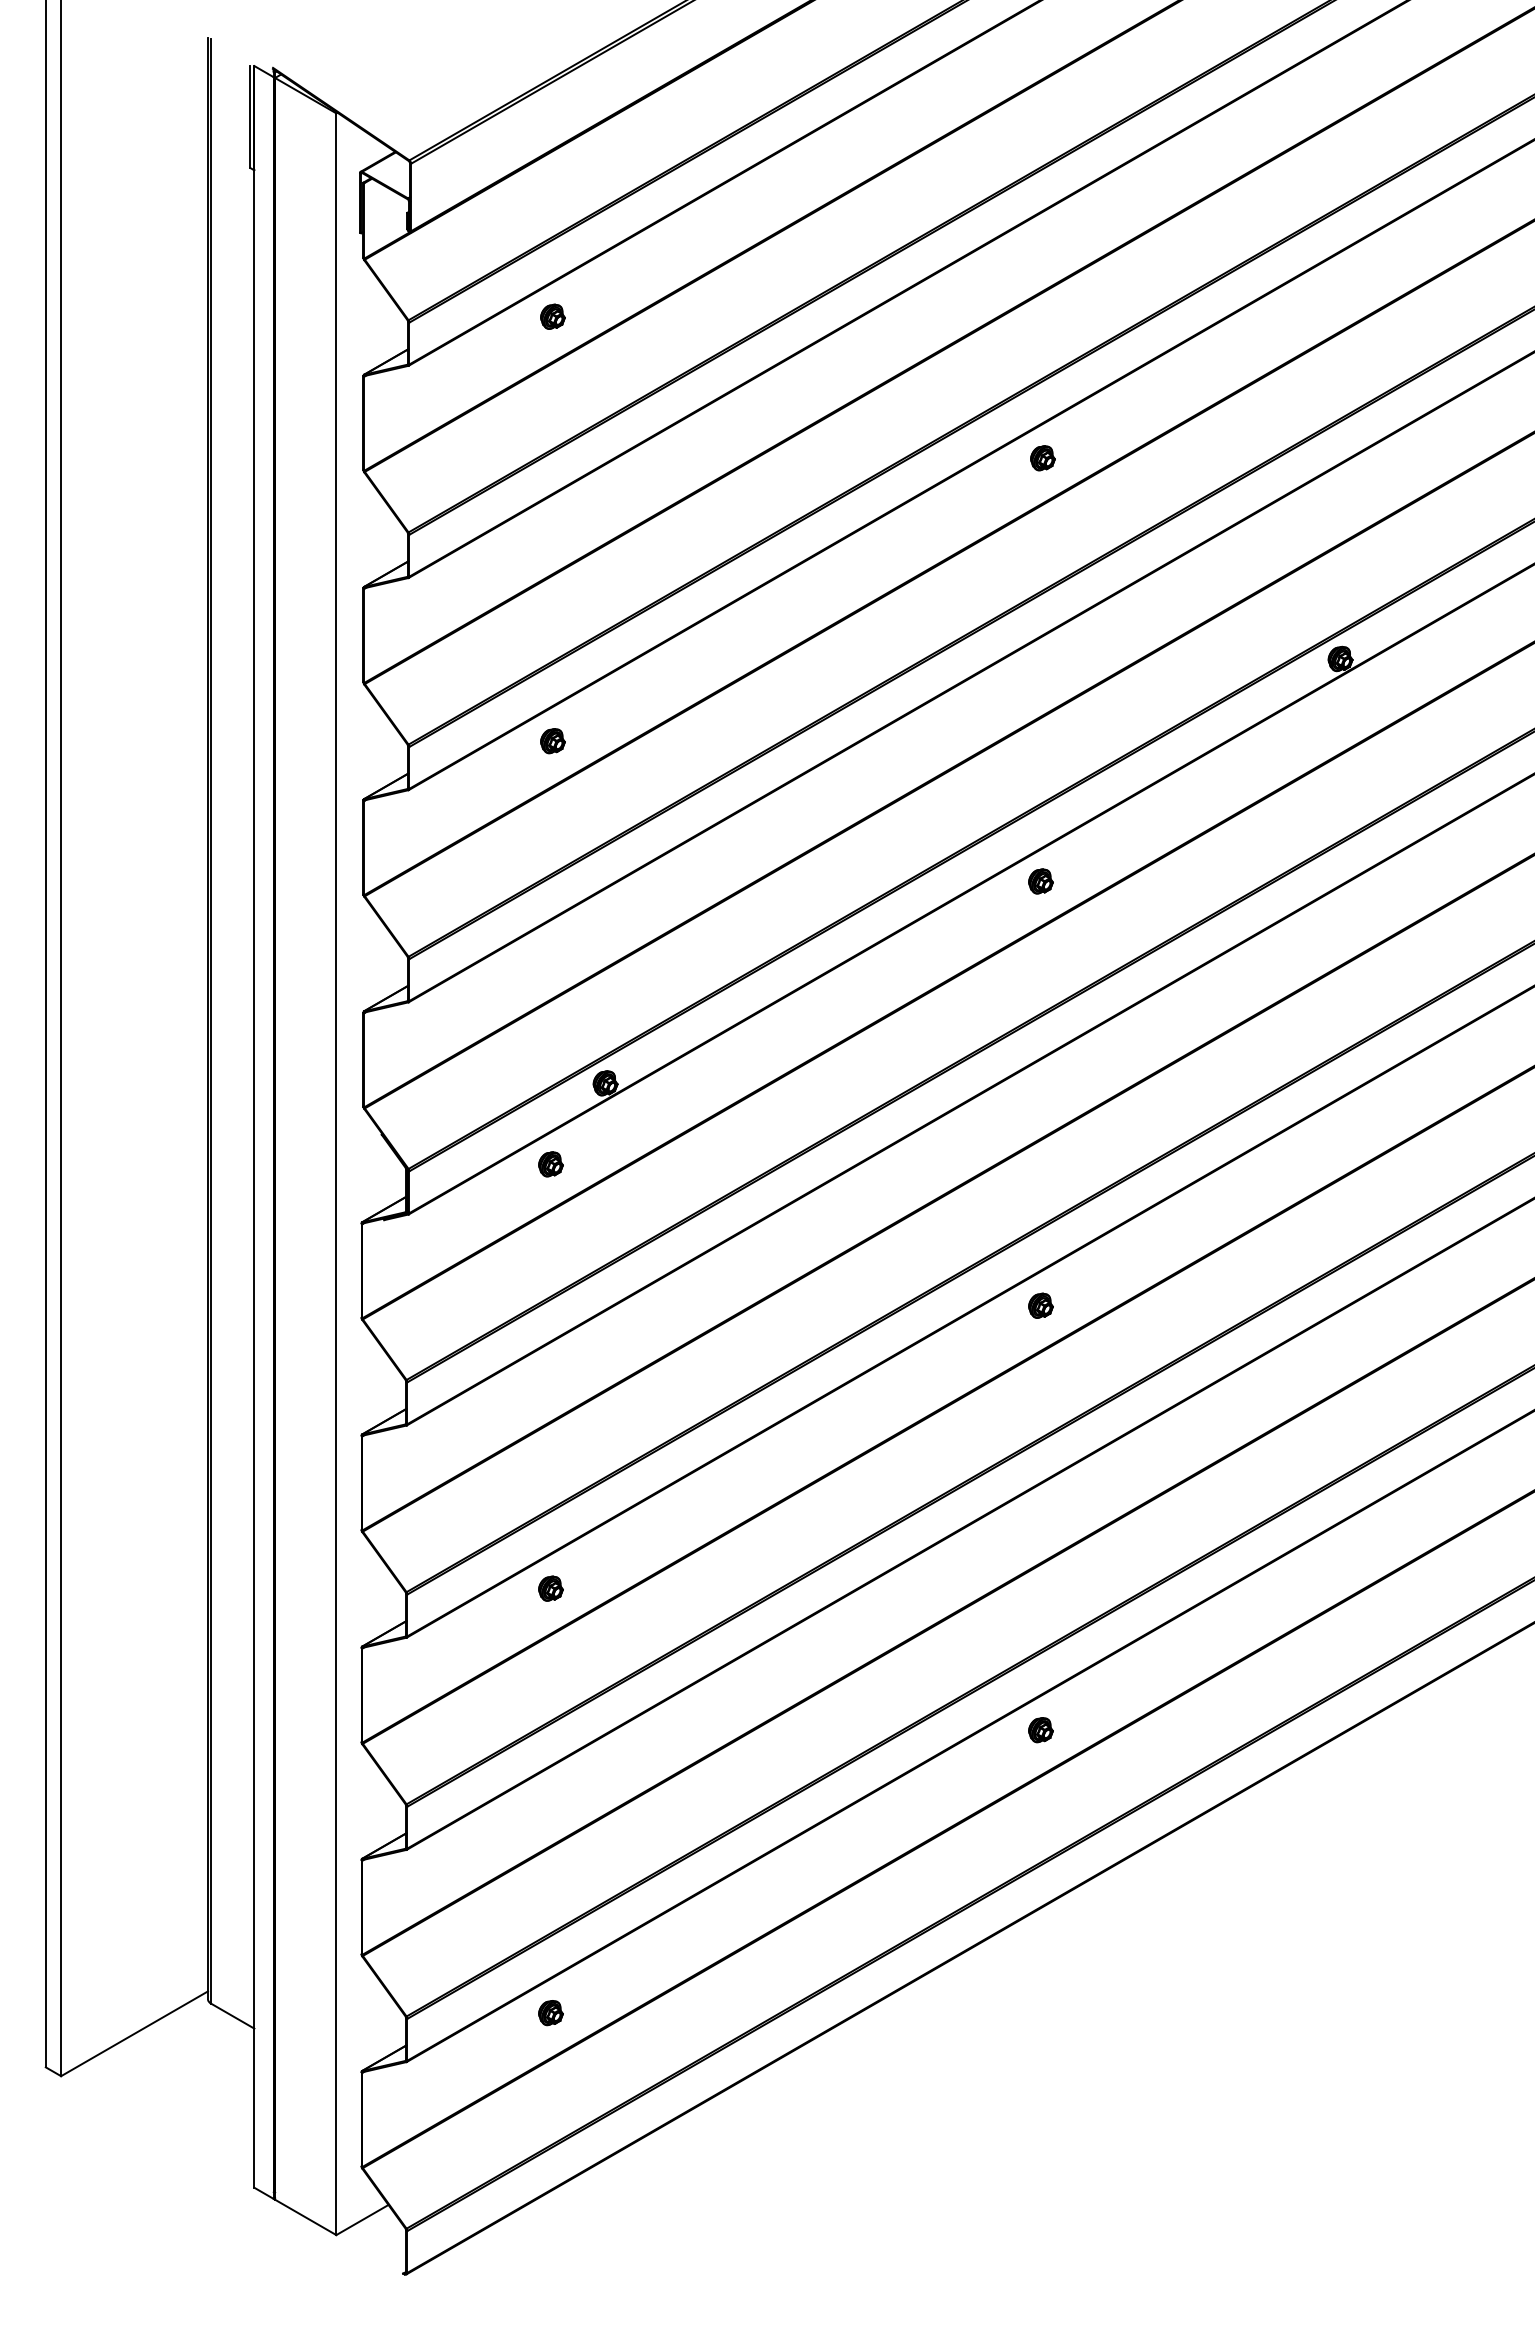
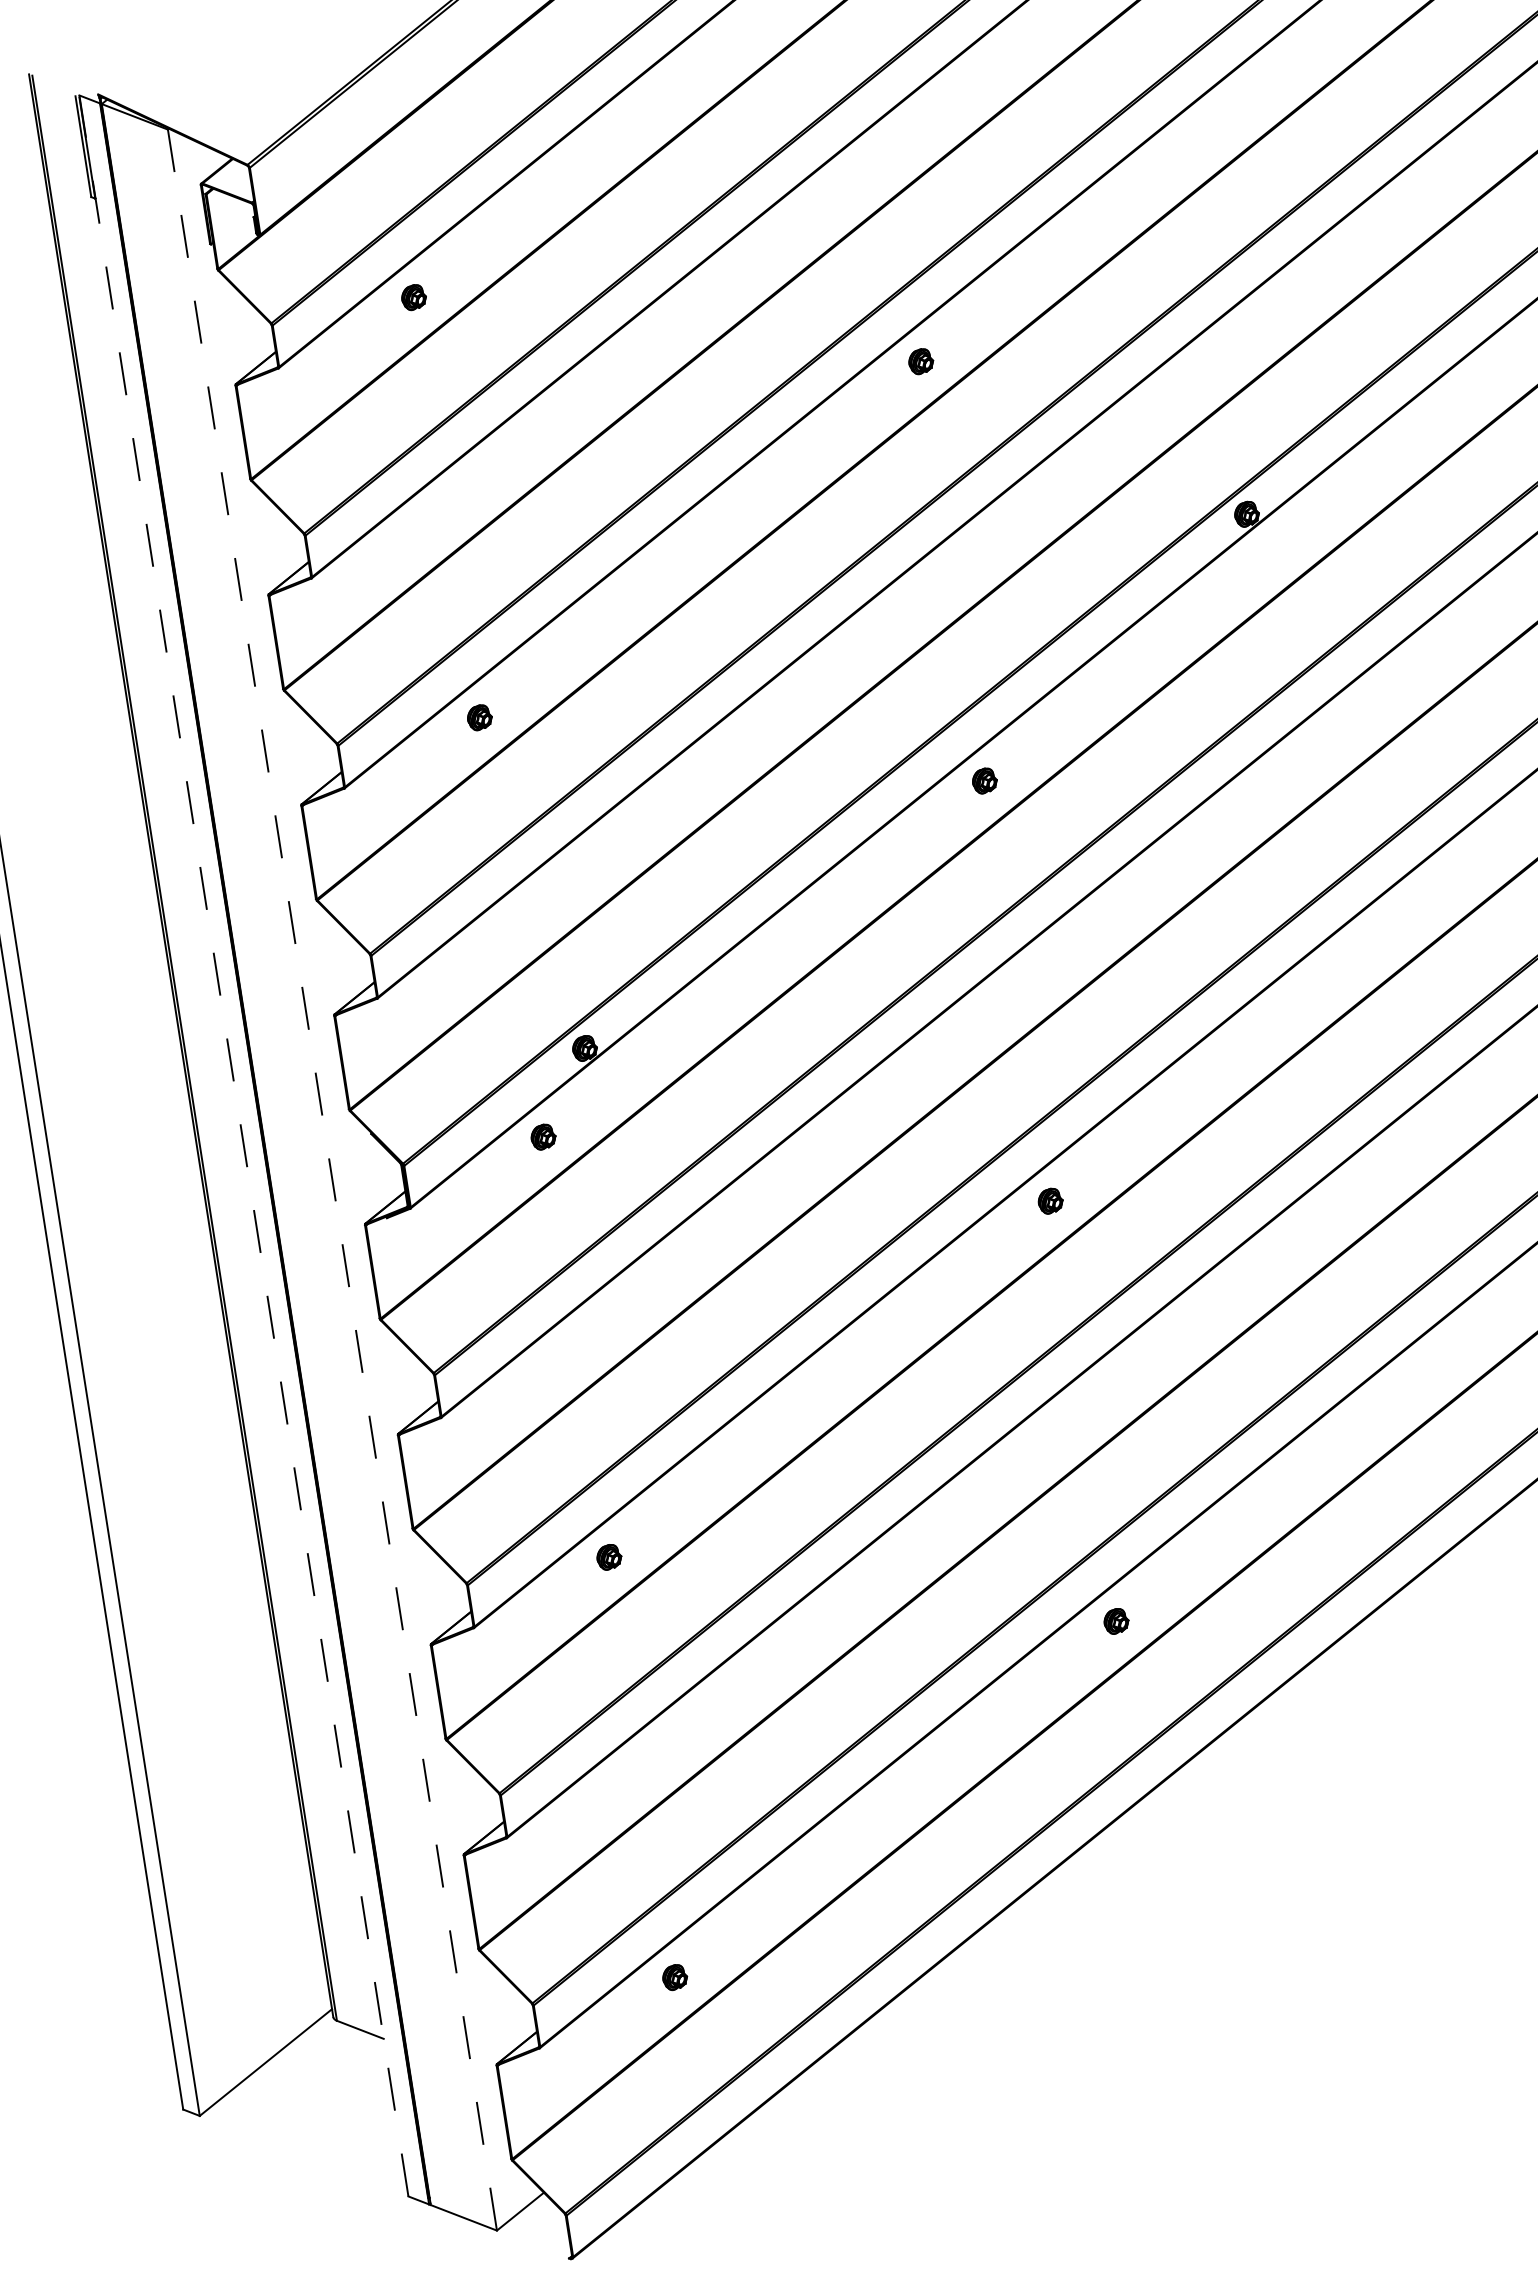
line: (254, 1126) -> (243, 1145), solid -> dashed
line: (336, 1174) -> (332, 1180), solid -> dashed

